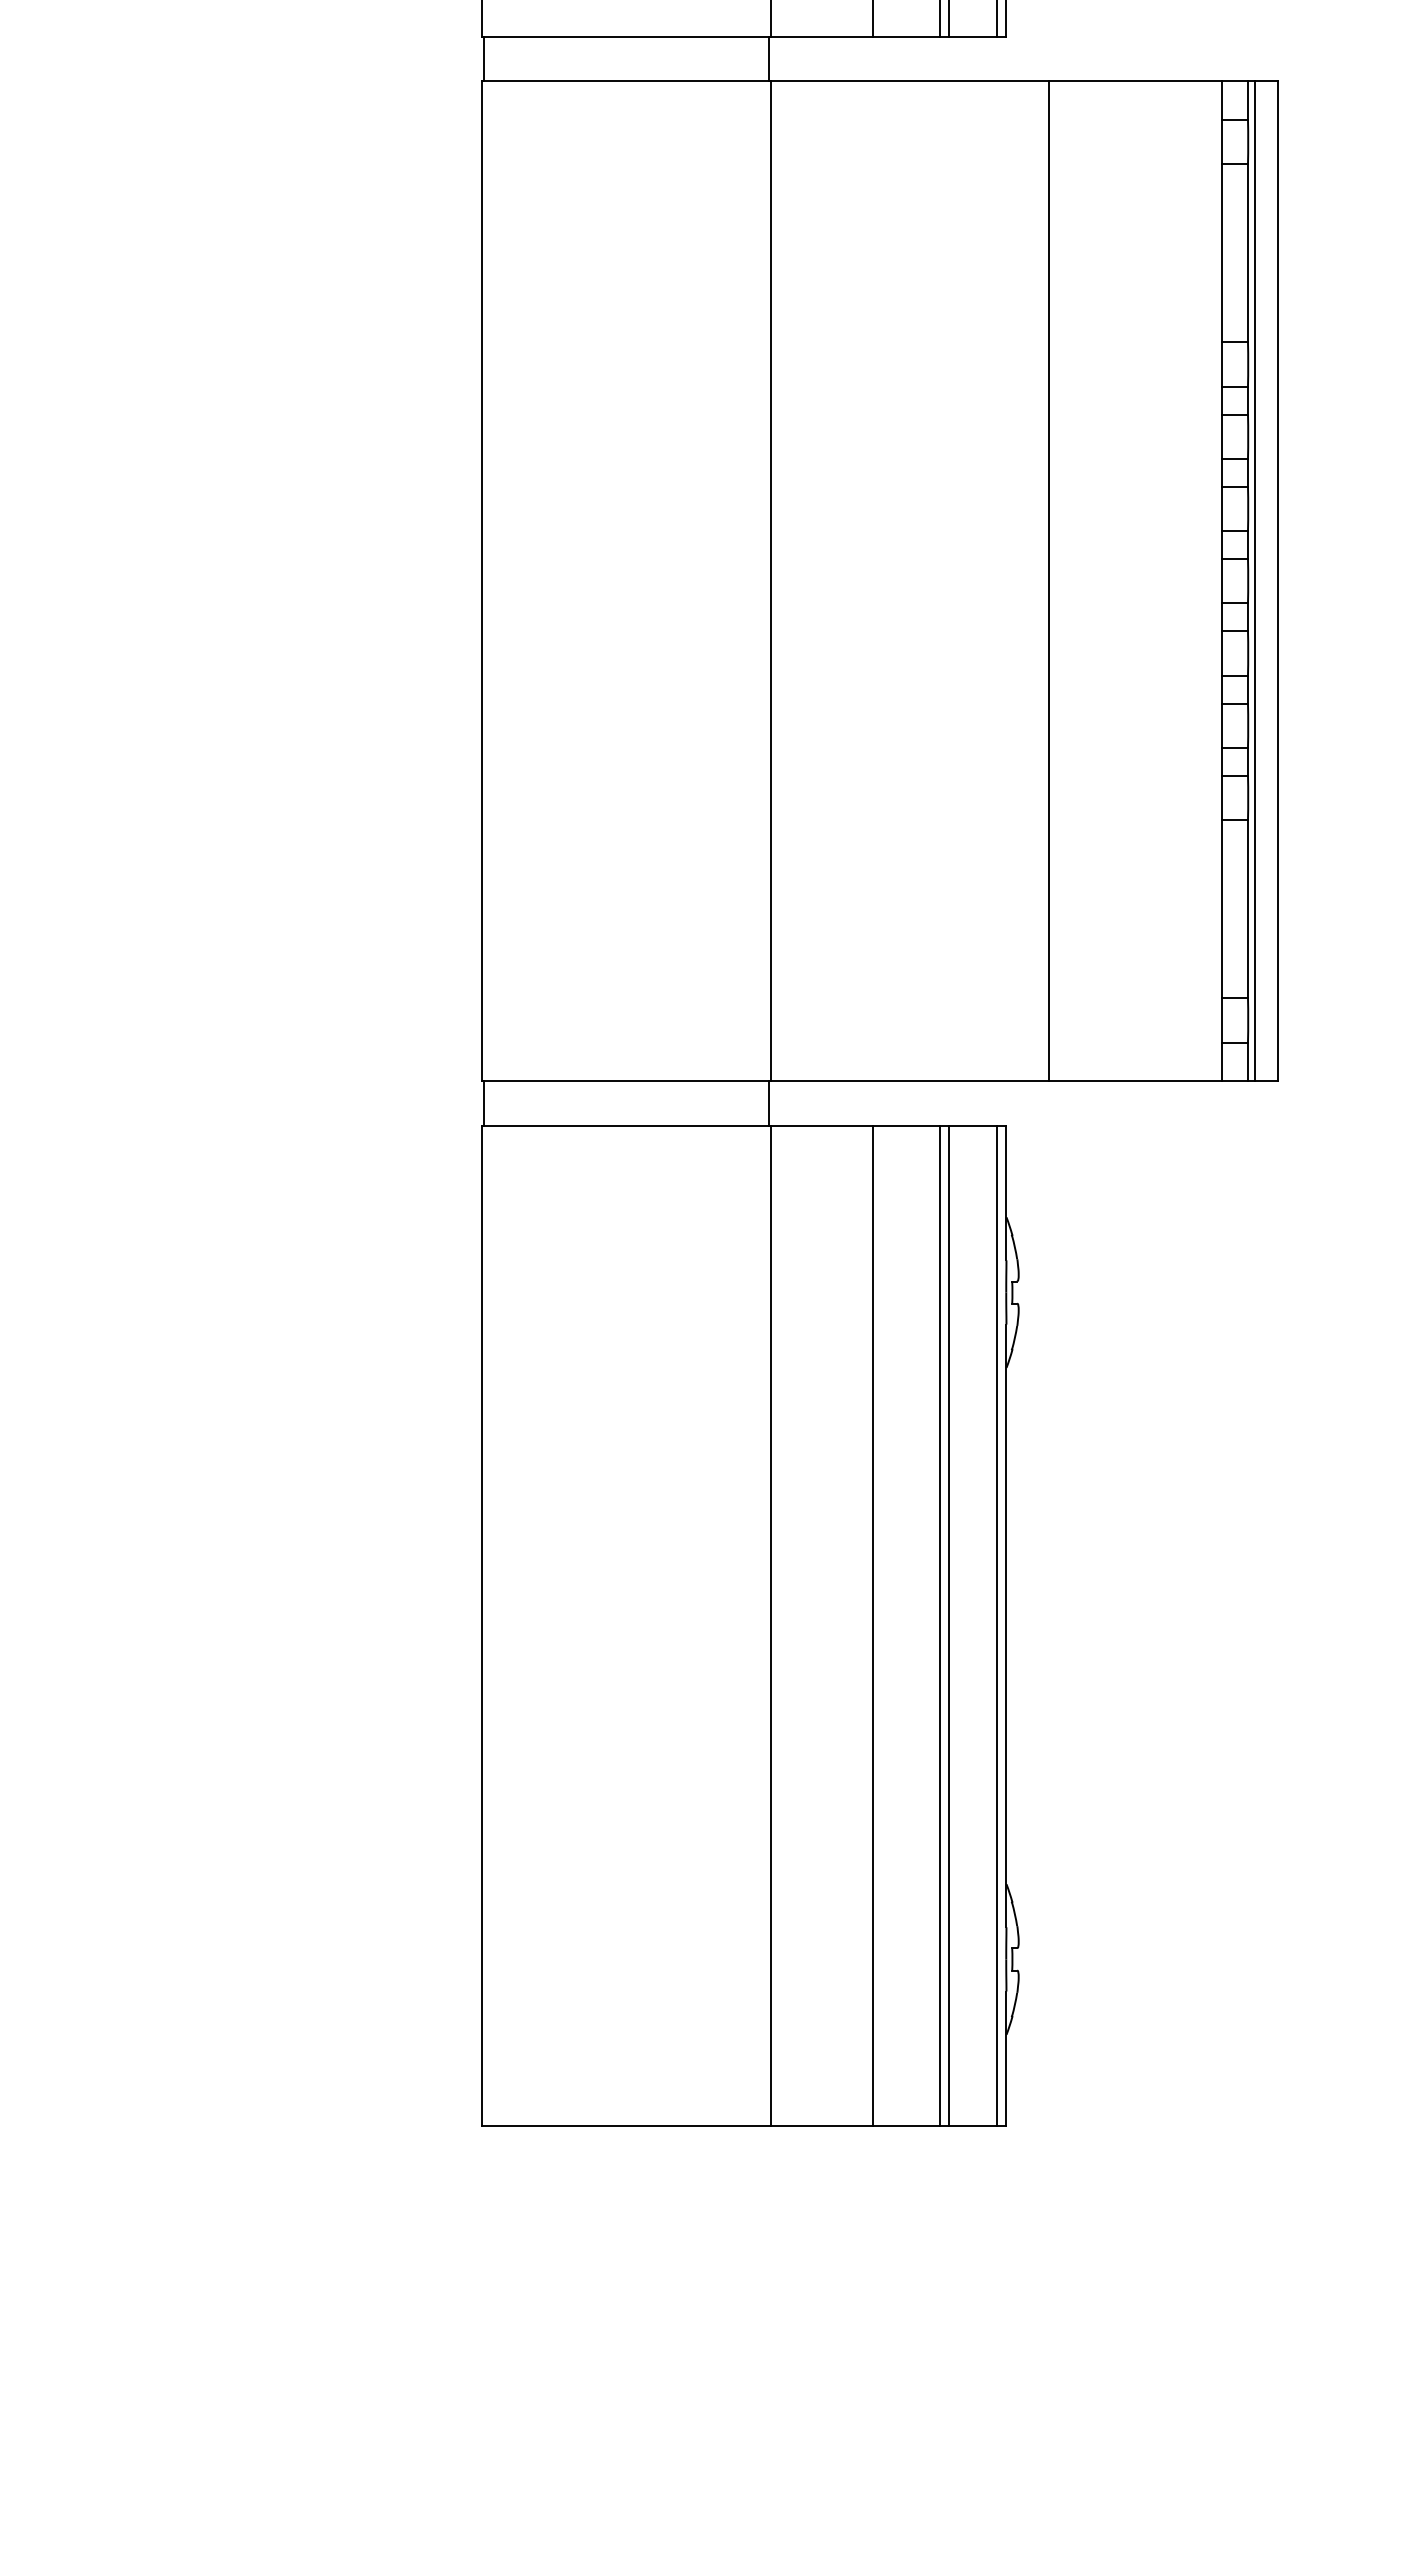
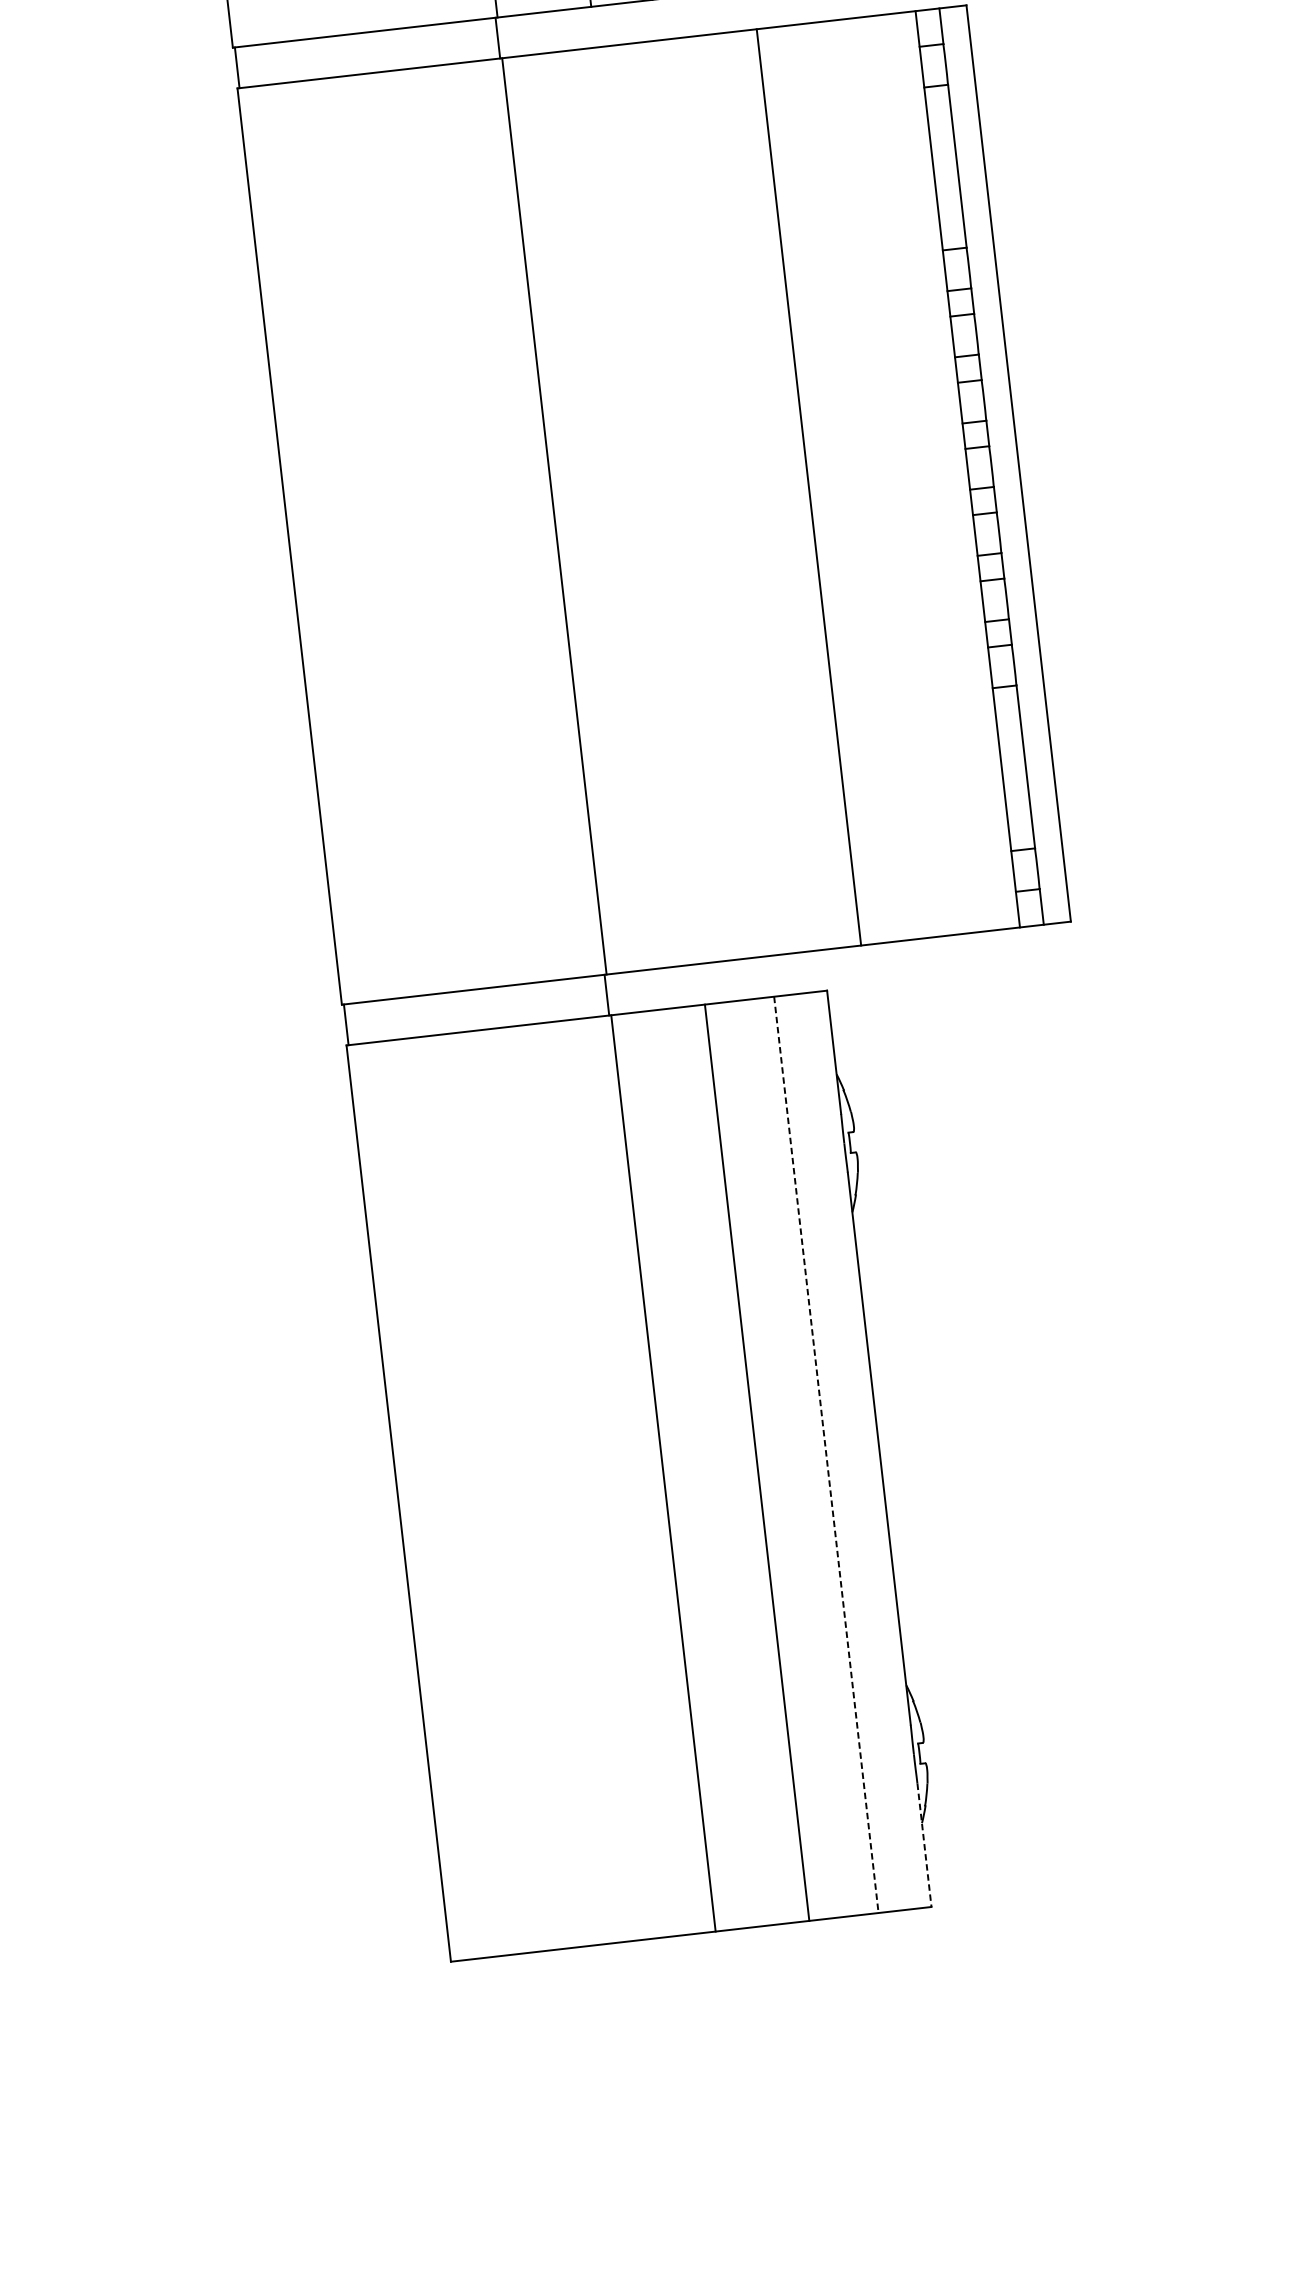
line: (1255, 581) -> (998, 466), removed
line: (939, 1625) -> (817, 1455), removed
line: (997, 1625) -> (871, 1449), removed
line: (948, 1626) -> (826, 1455), solid -> dashed
line: (1006, 2059) -> (924, 1845), solid -> dashed

